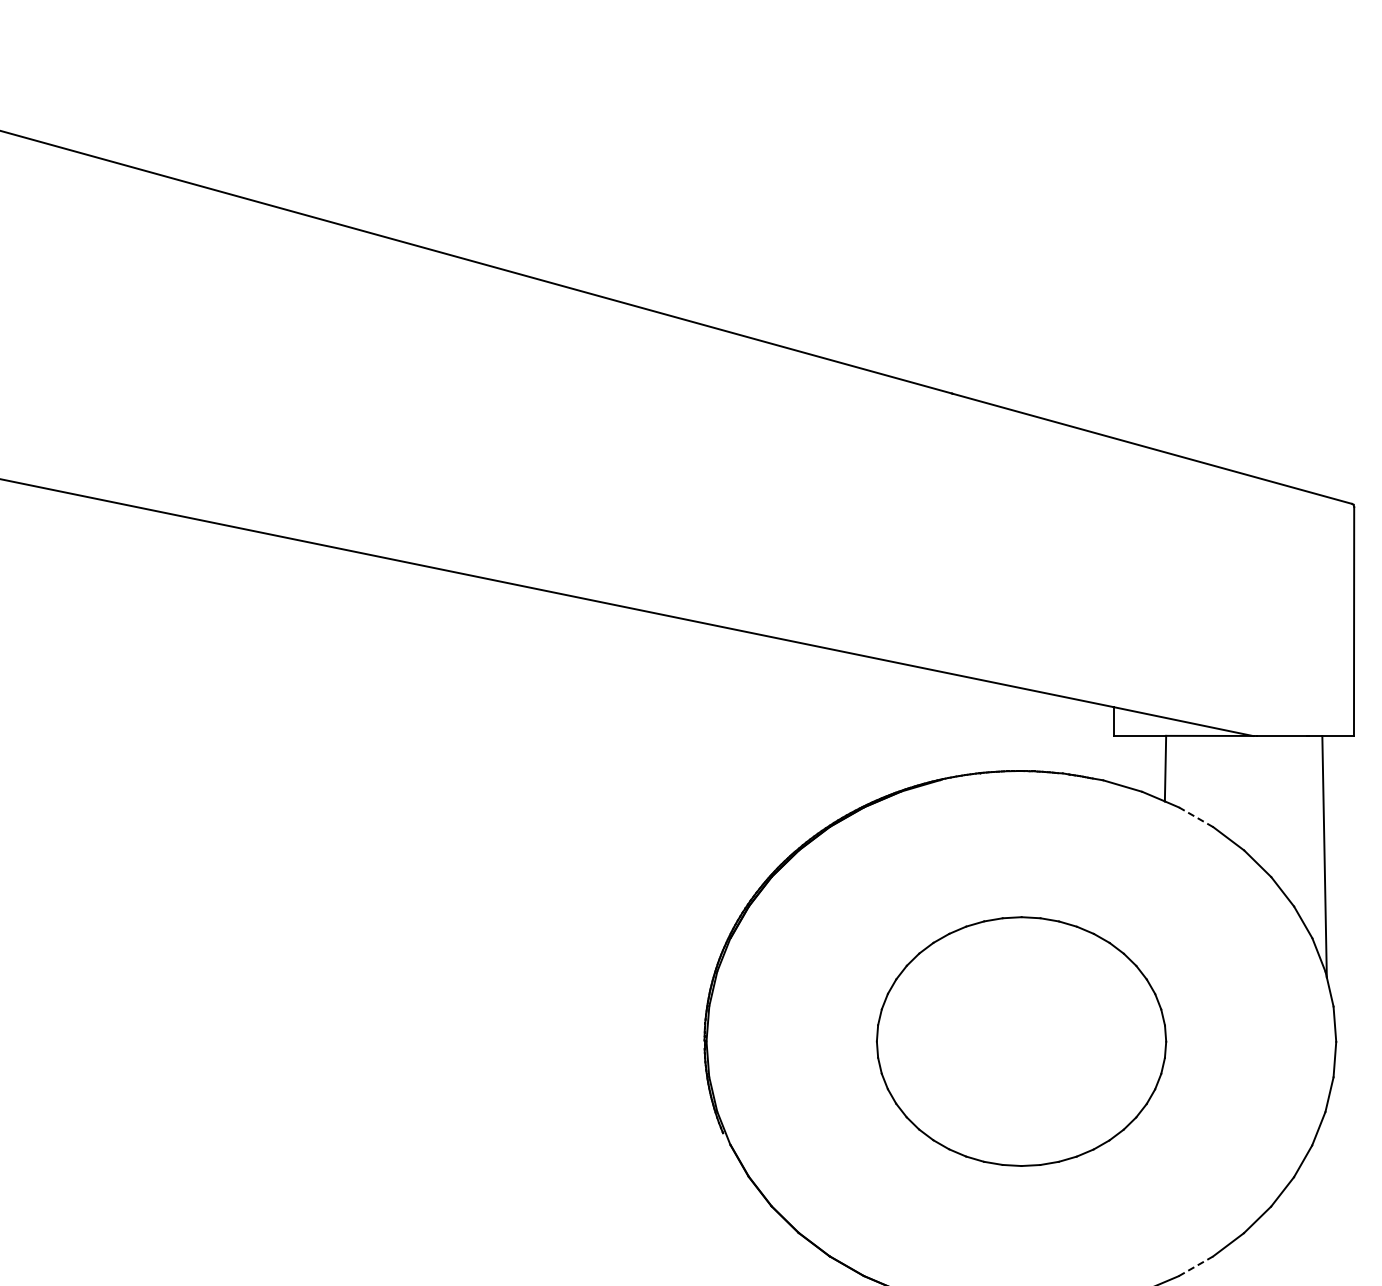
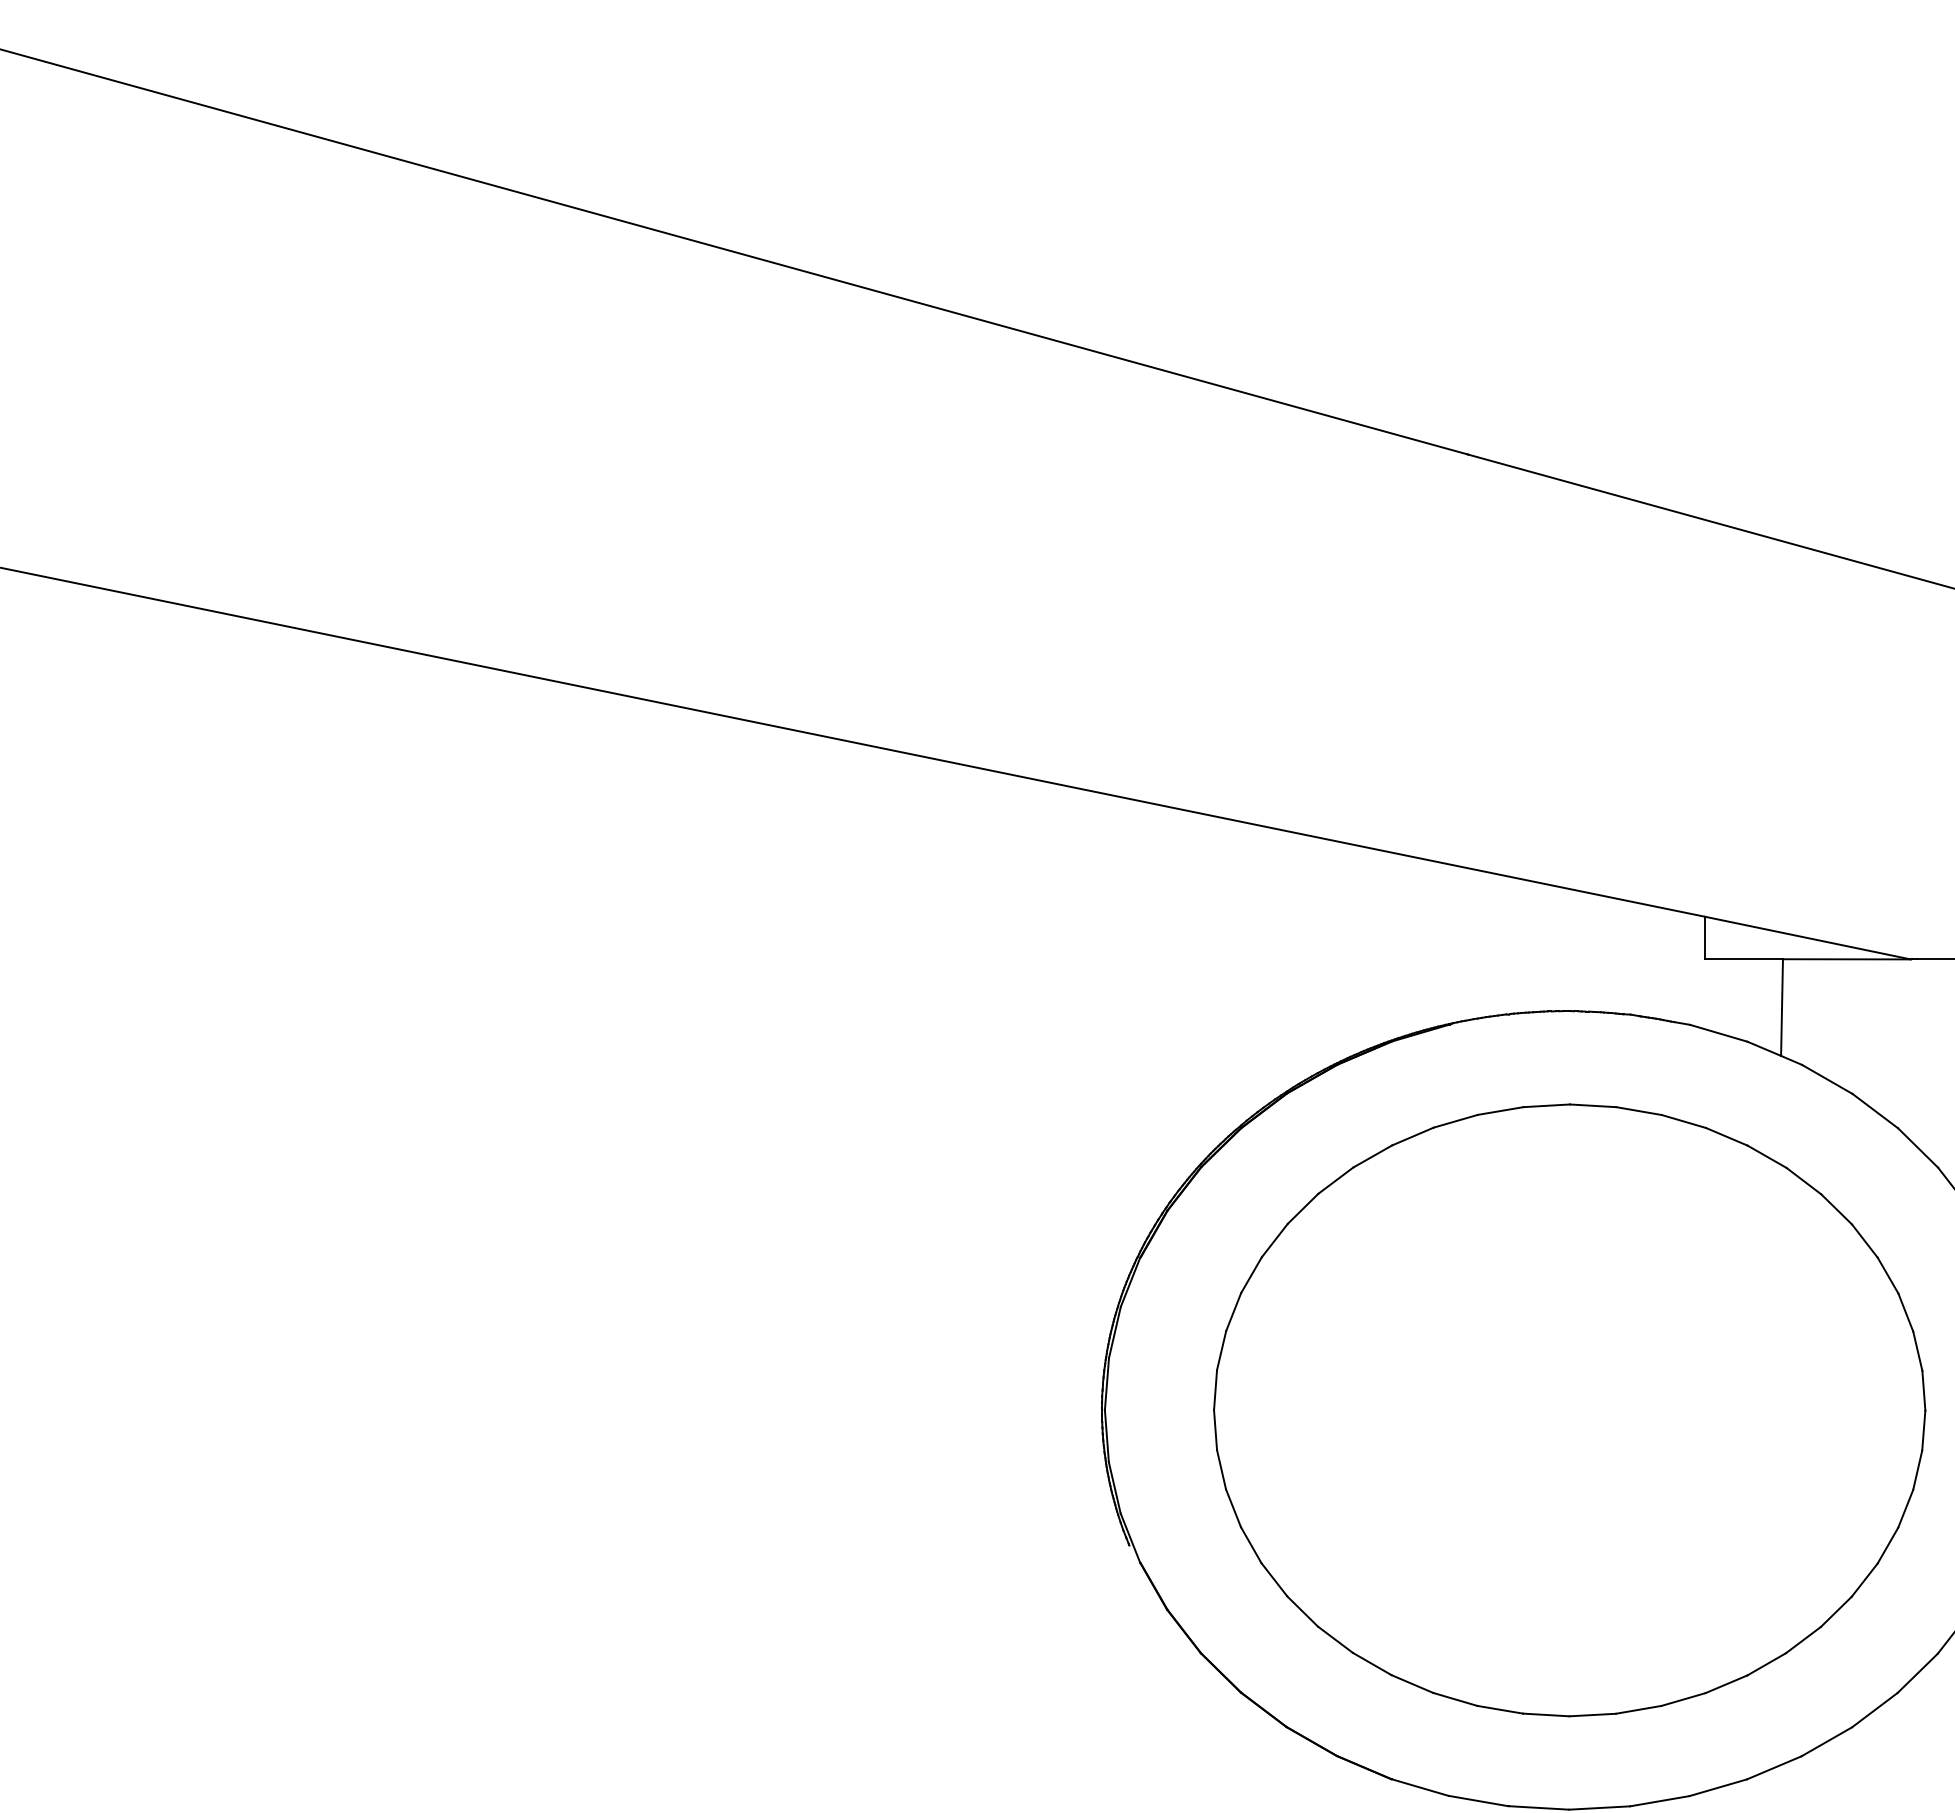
line: (1196, 817) -> (1827, 1079), dashed -> solid
part: (1021, 1041) -> (1569, 1410), size x1.67
line: (1195, 1266) -> (1826, 1742), dashed -> solid

